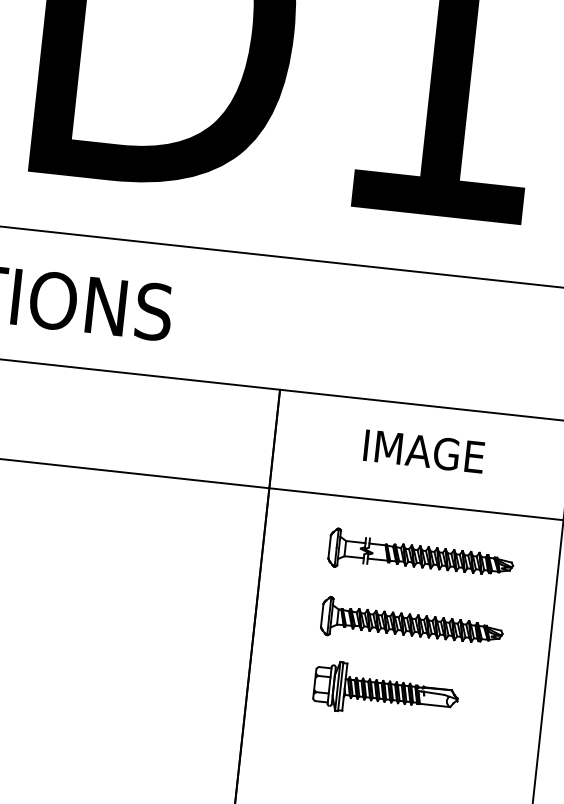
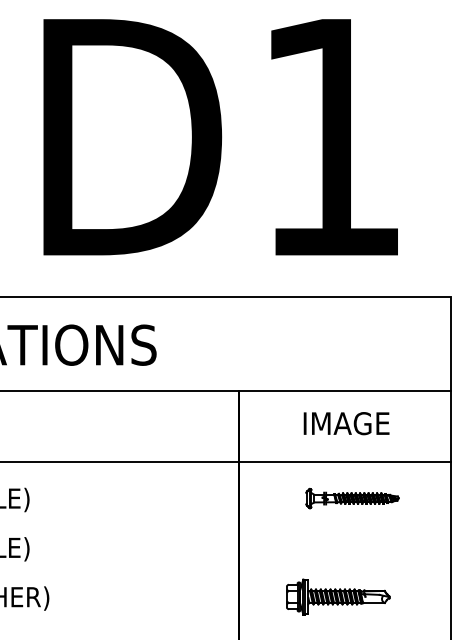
part: (421, 556) -> (352, 498), size x0.7
part: (412, 624) -> (351, 547), removed

